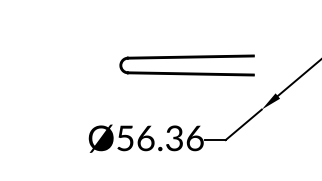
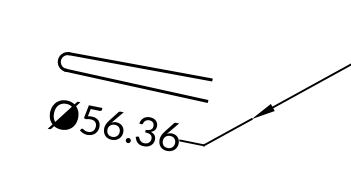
part: (186, 58) -> (135, 67), moved

